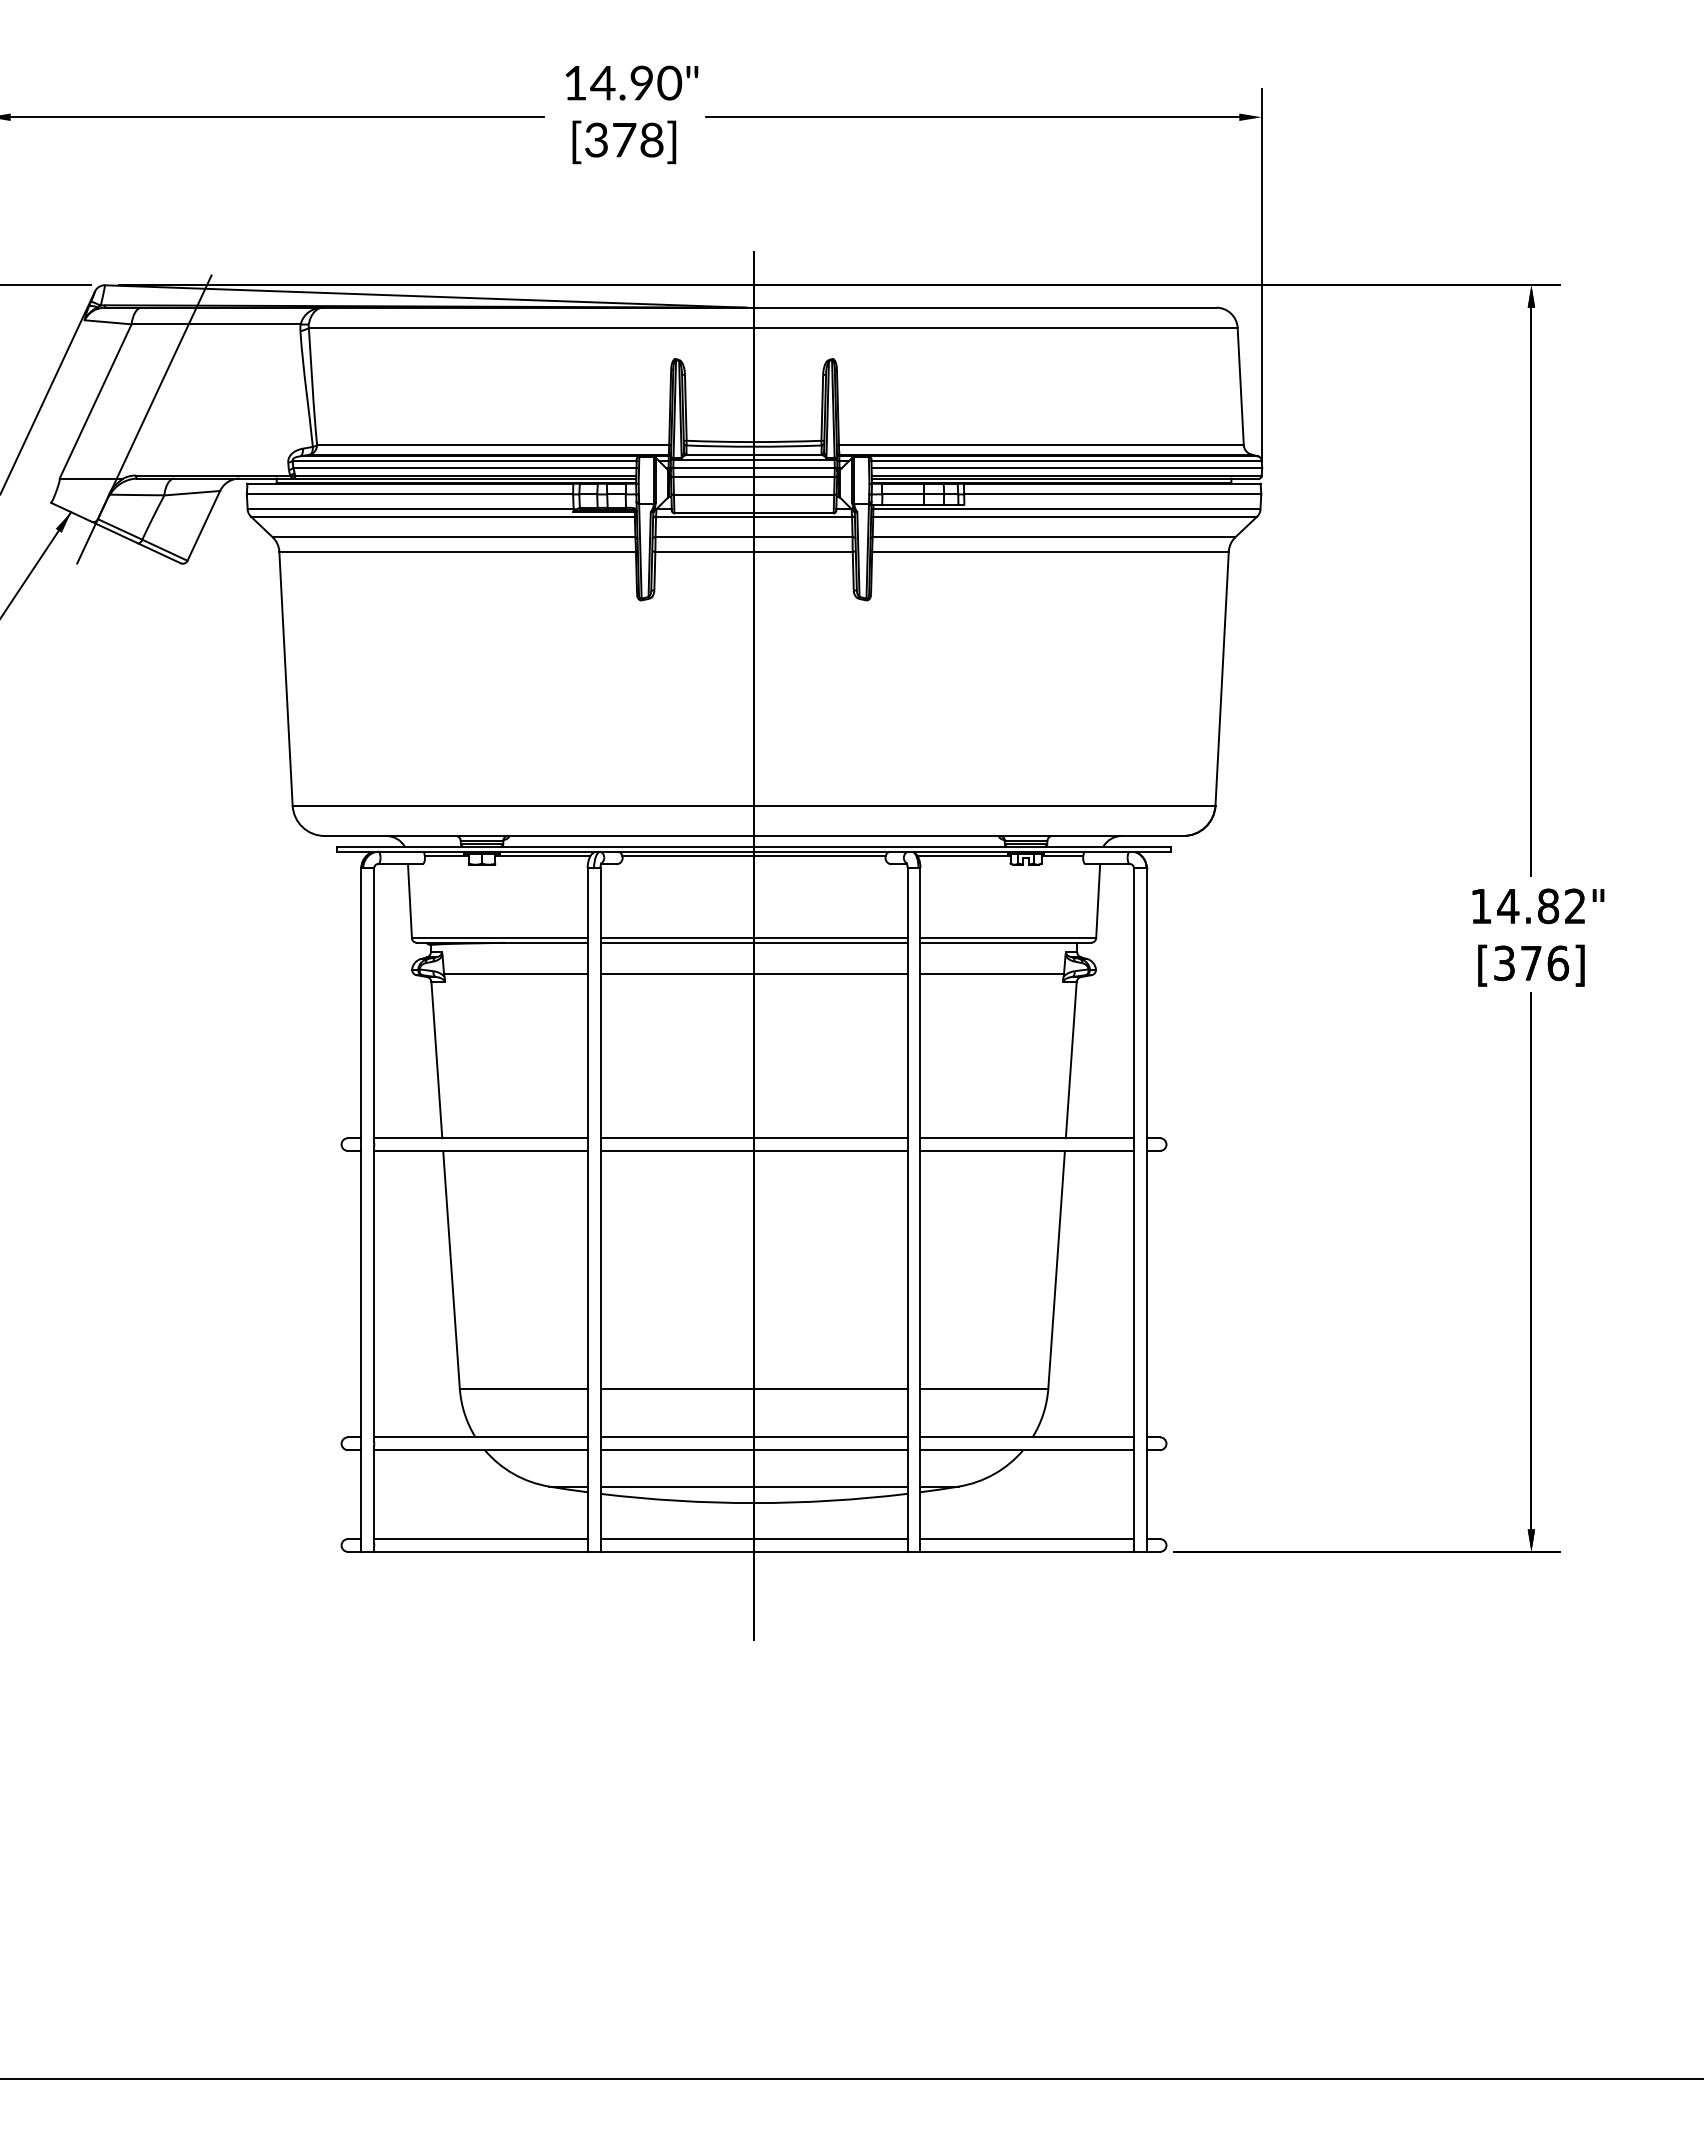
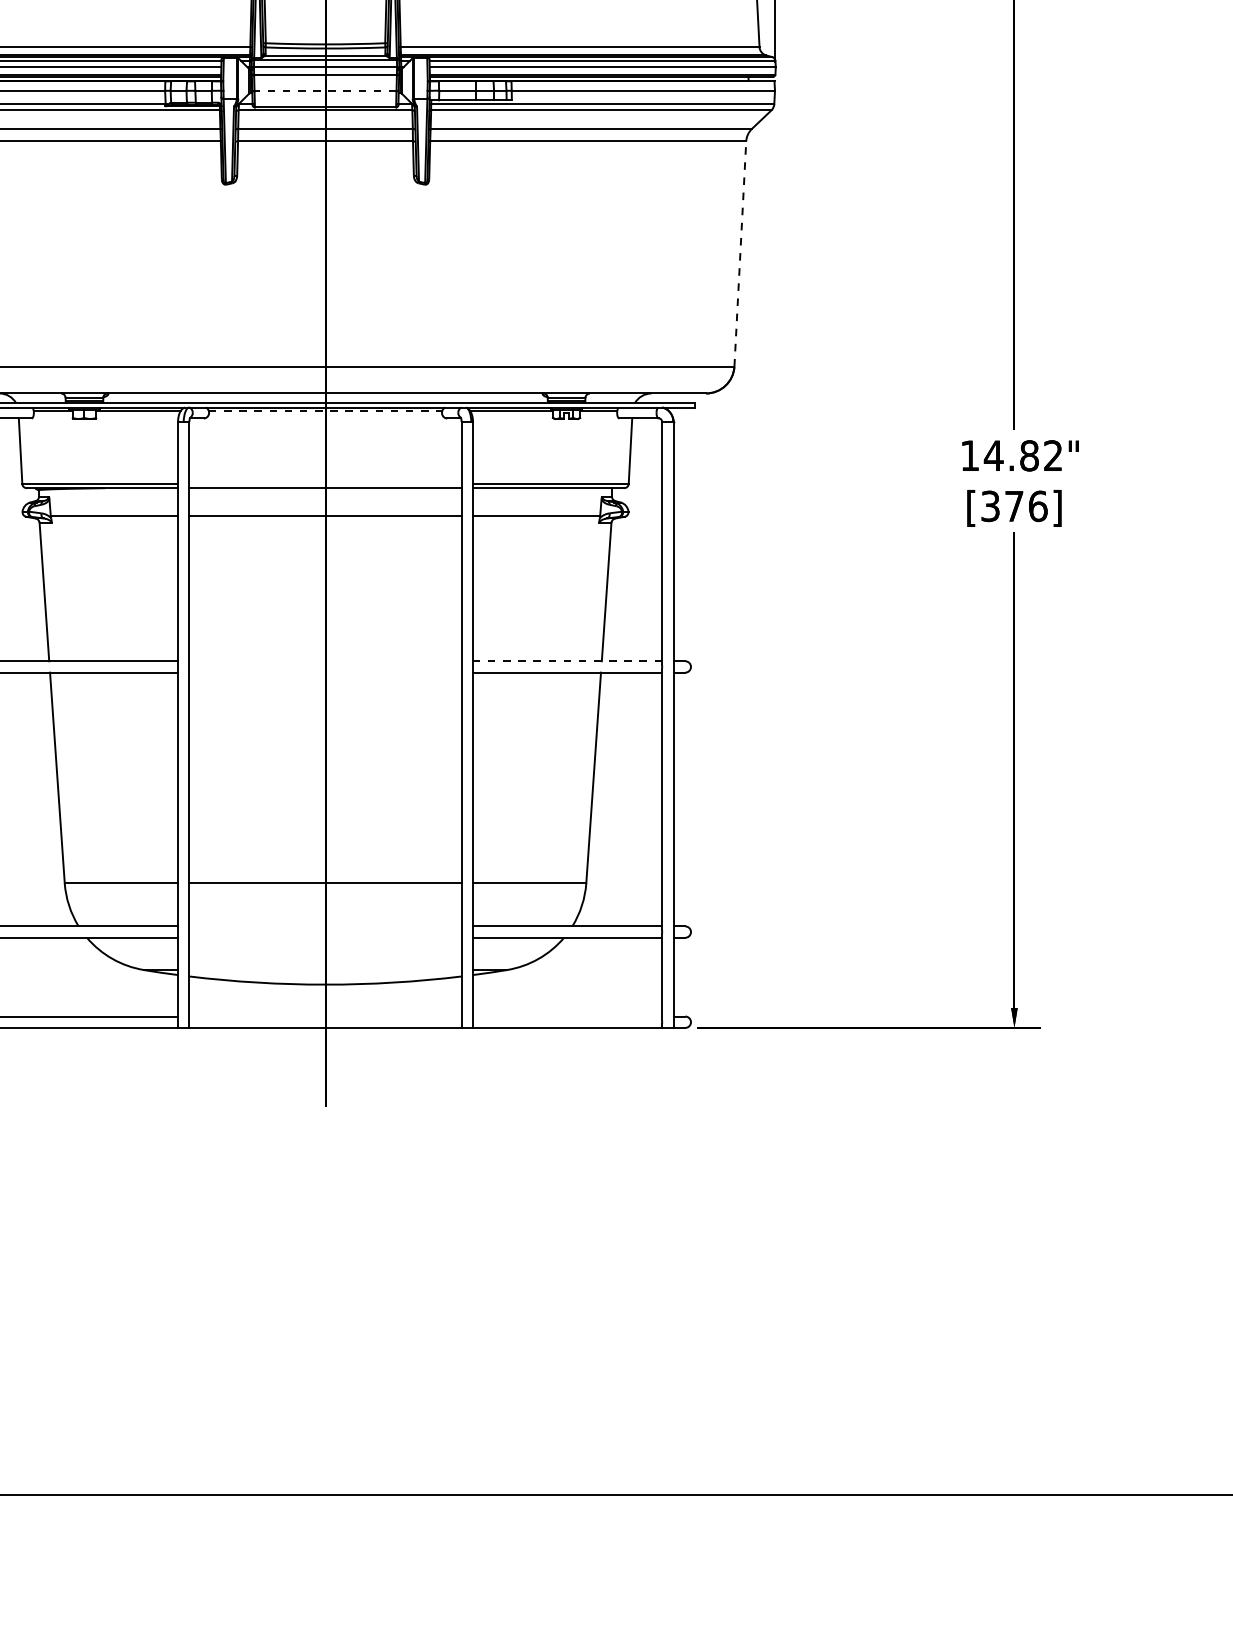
line: (753, 495) -> (325, 91), solid -> dashed
line: (1222, 678) -> (740, 253), solid -> dashed
line: (754, 856) -> (325, 411), solid -> dashed
line: (753, 937) -> (325, 483), removed
line: (753, 1138) -> (325, 661), removed
line: (1027, 1138) -> (567, 661), solid -> dashed
line: (753, 1150) -> (325, 672), removed
line: (753, 1437) -> (325, 926), removed
line: (753, 1450) -> (325, 938), removed
line: (753, 1486) -> (325, 969), removed
line: (753, 1539) -> (325, 1016), removed
line: (1026, 1539) -> (566, 1016), removed

